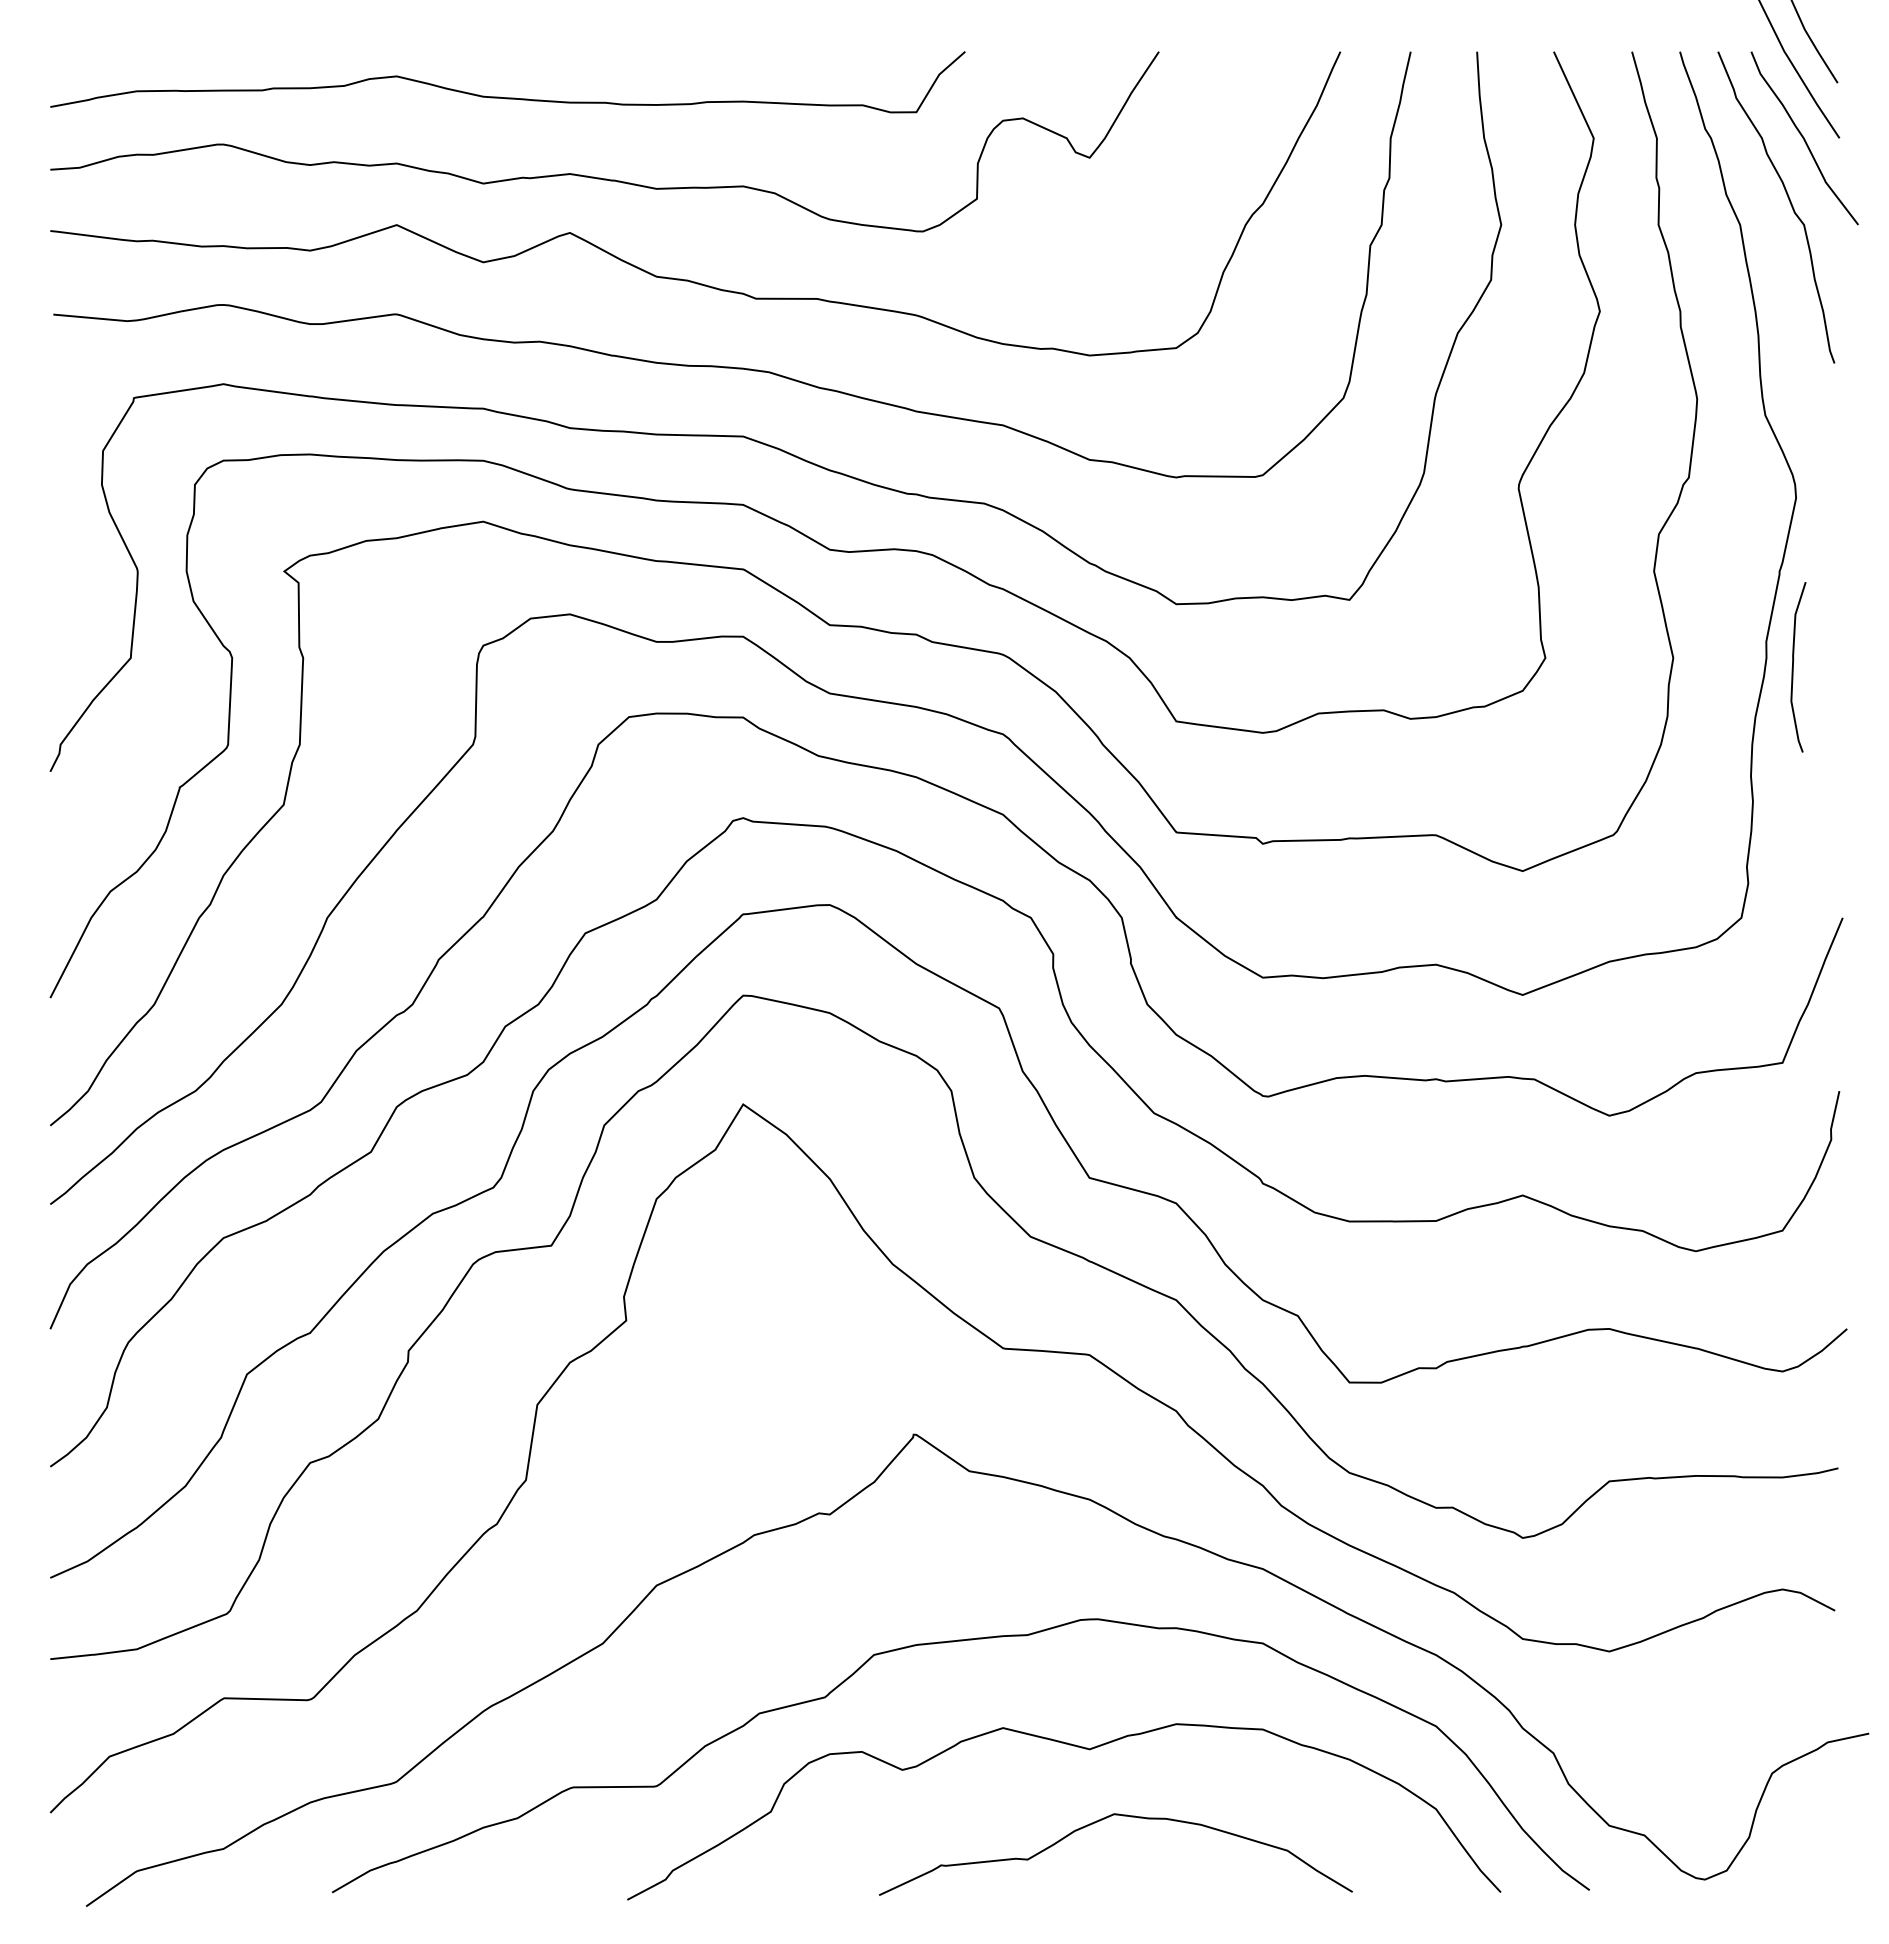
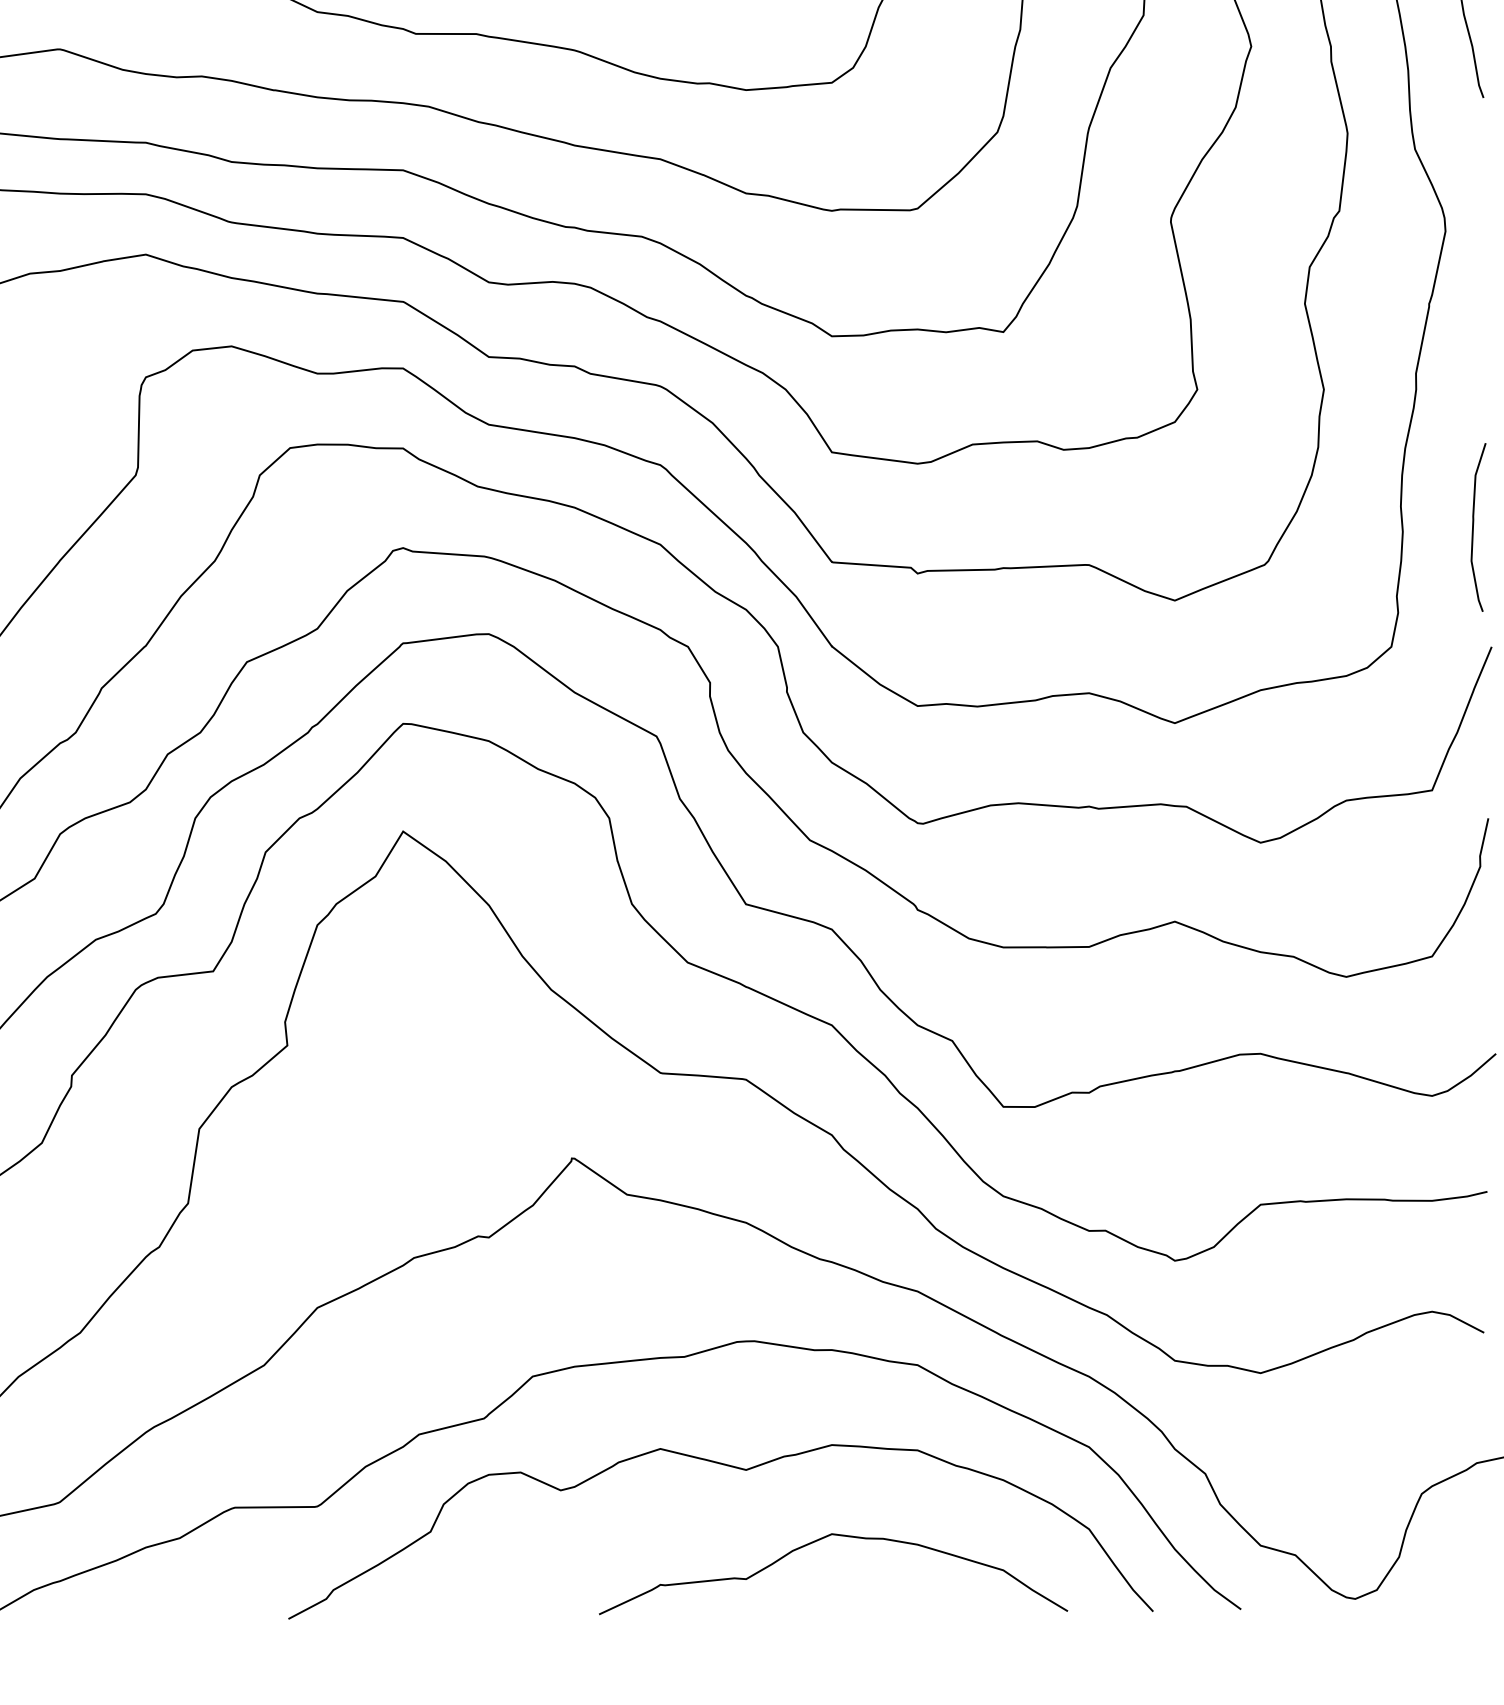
curve: (1793, 667) -> (1473, 527), moved
curve: (1102, 1820) -> (820, 1540), moved

